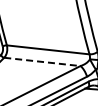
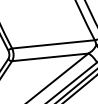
line: (42, 61) -> (50, 56), dashed -> solid

